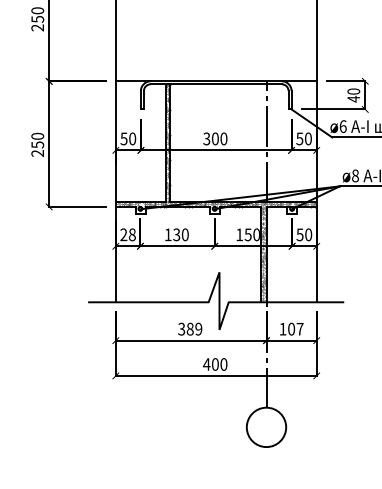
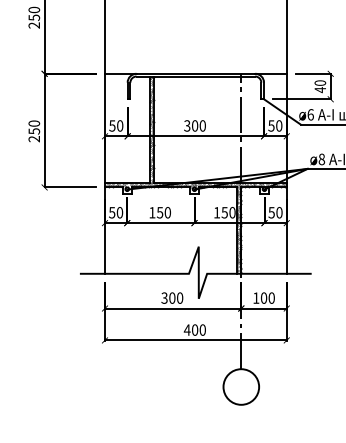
text: (127, 234) -> (115, 212), 28 -> 50
text: (176, 234) -> (159, 212), 130 -> 150
text: (299, 328) -> (271, 297), 107 -> 100
text: (194, 329) -> (176, 298), 389 -> 300

